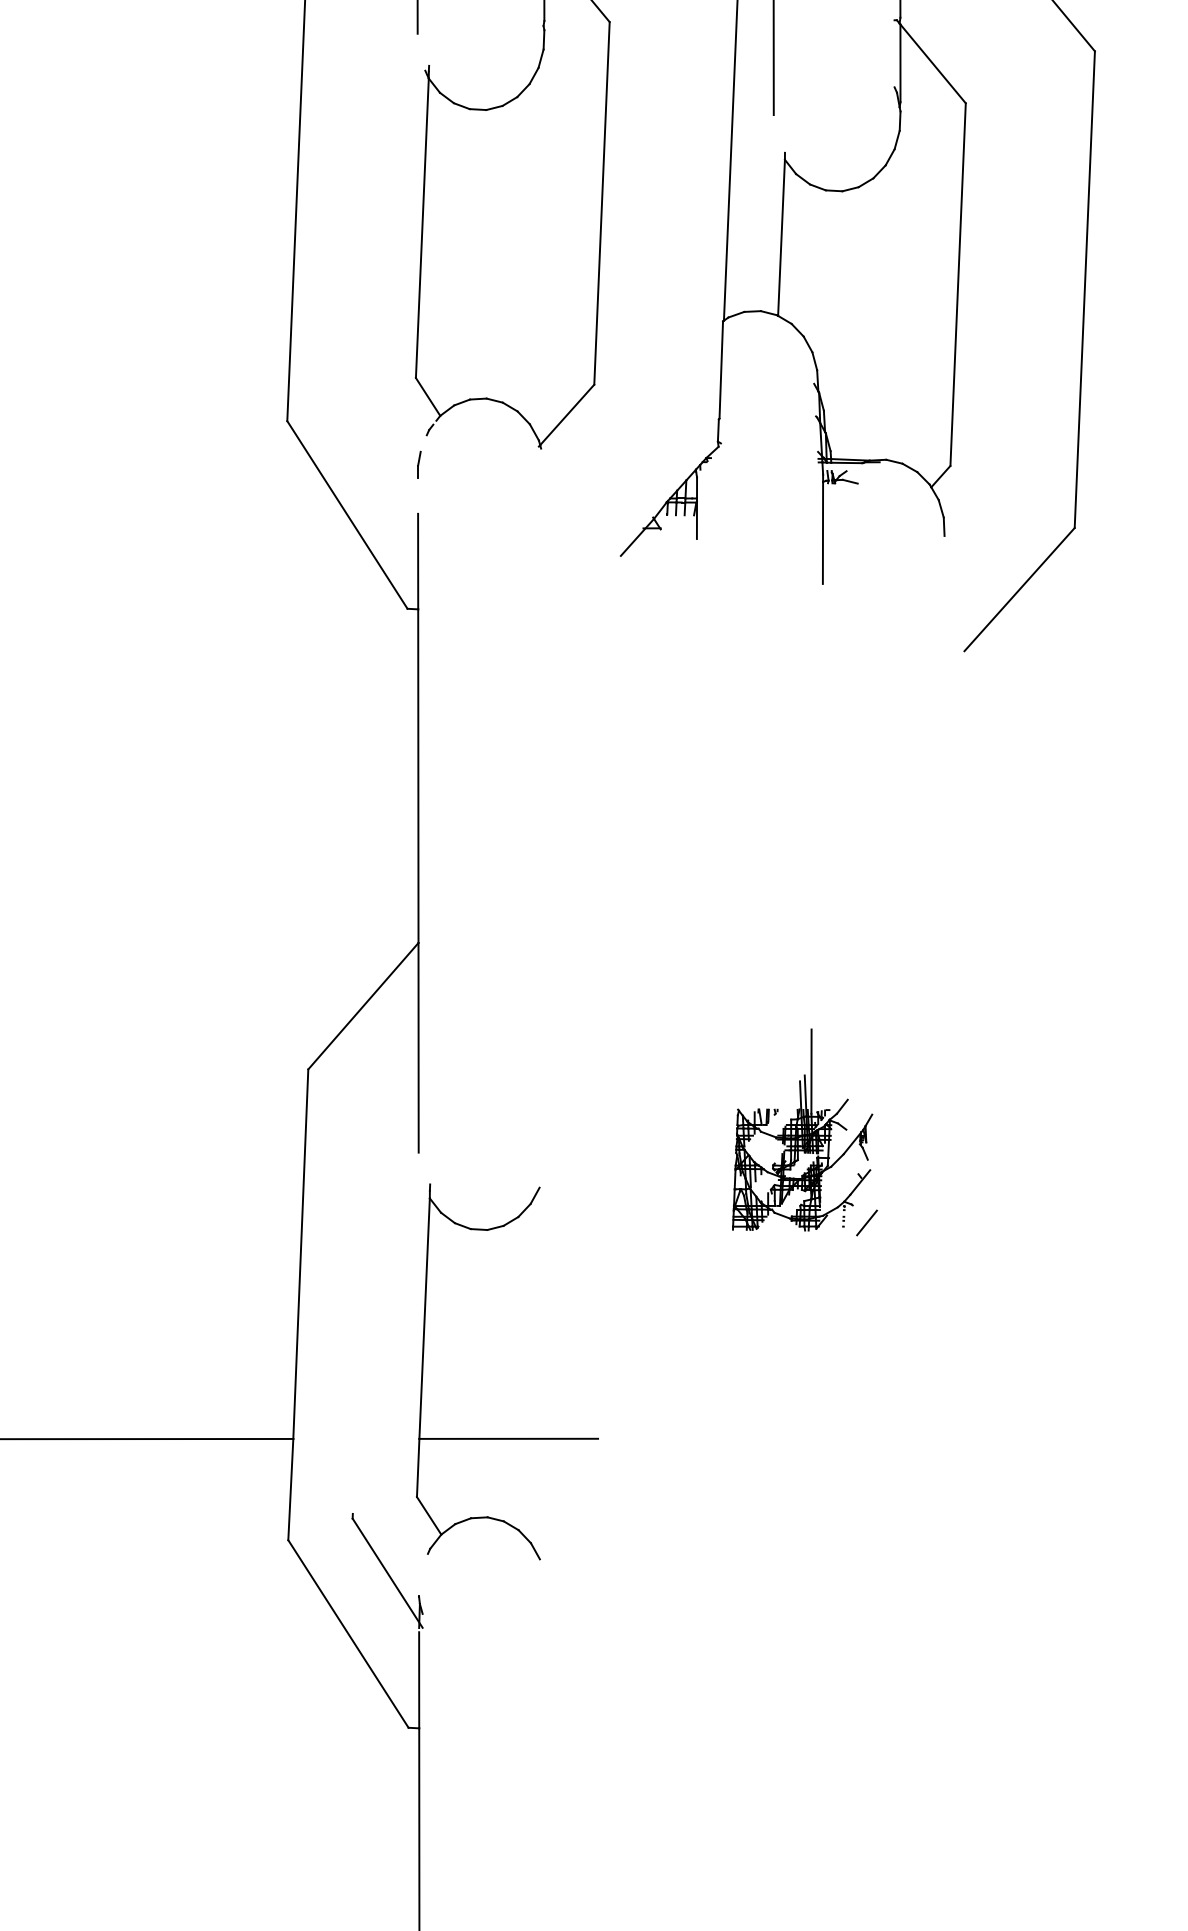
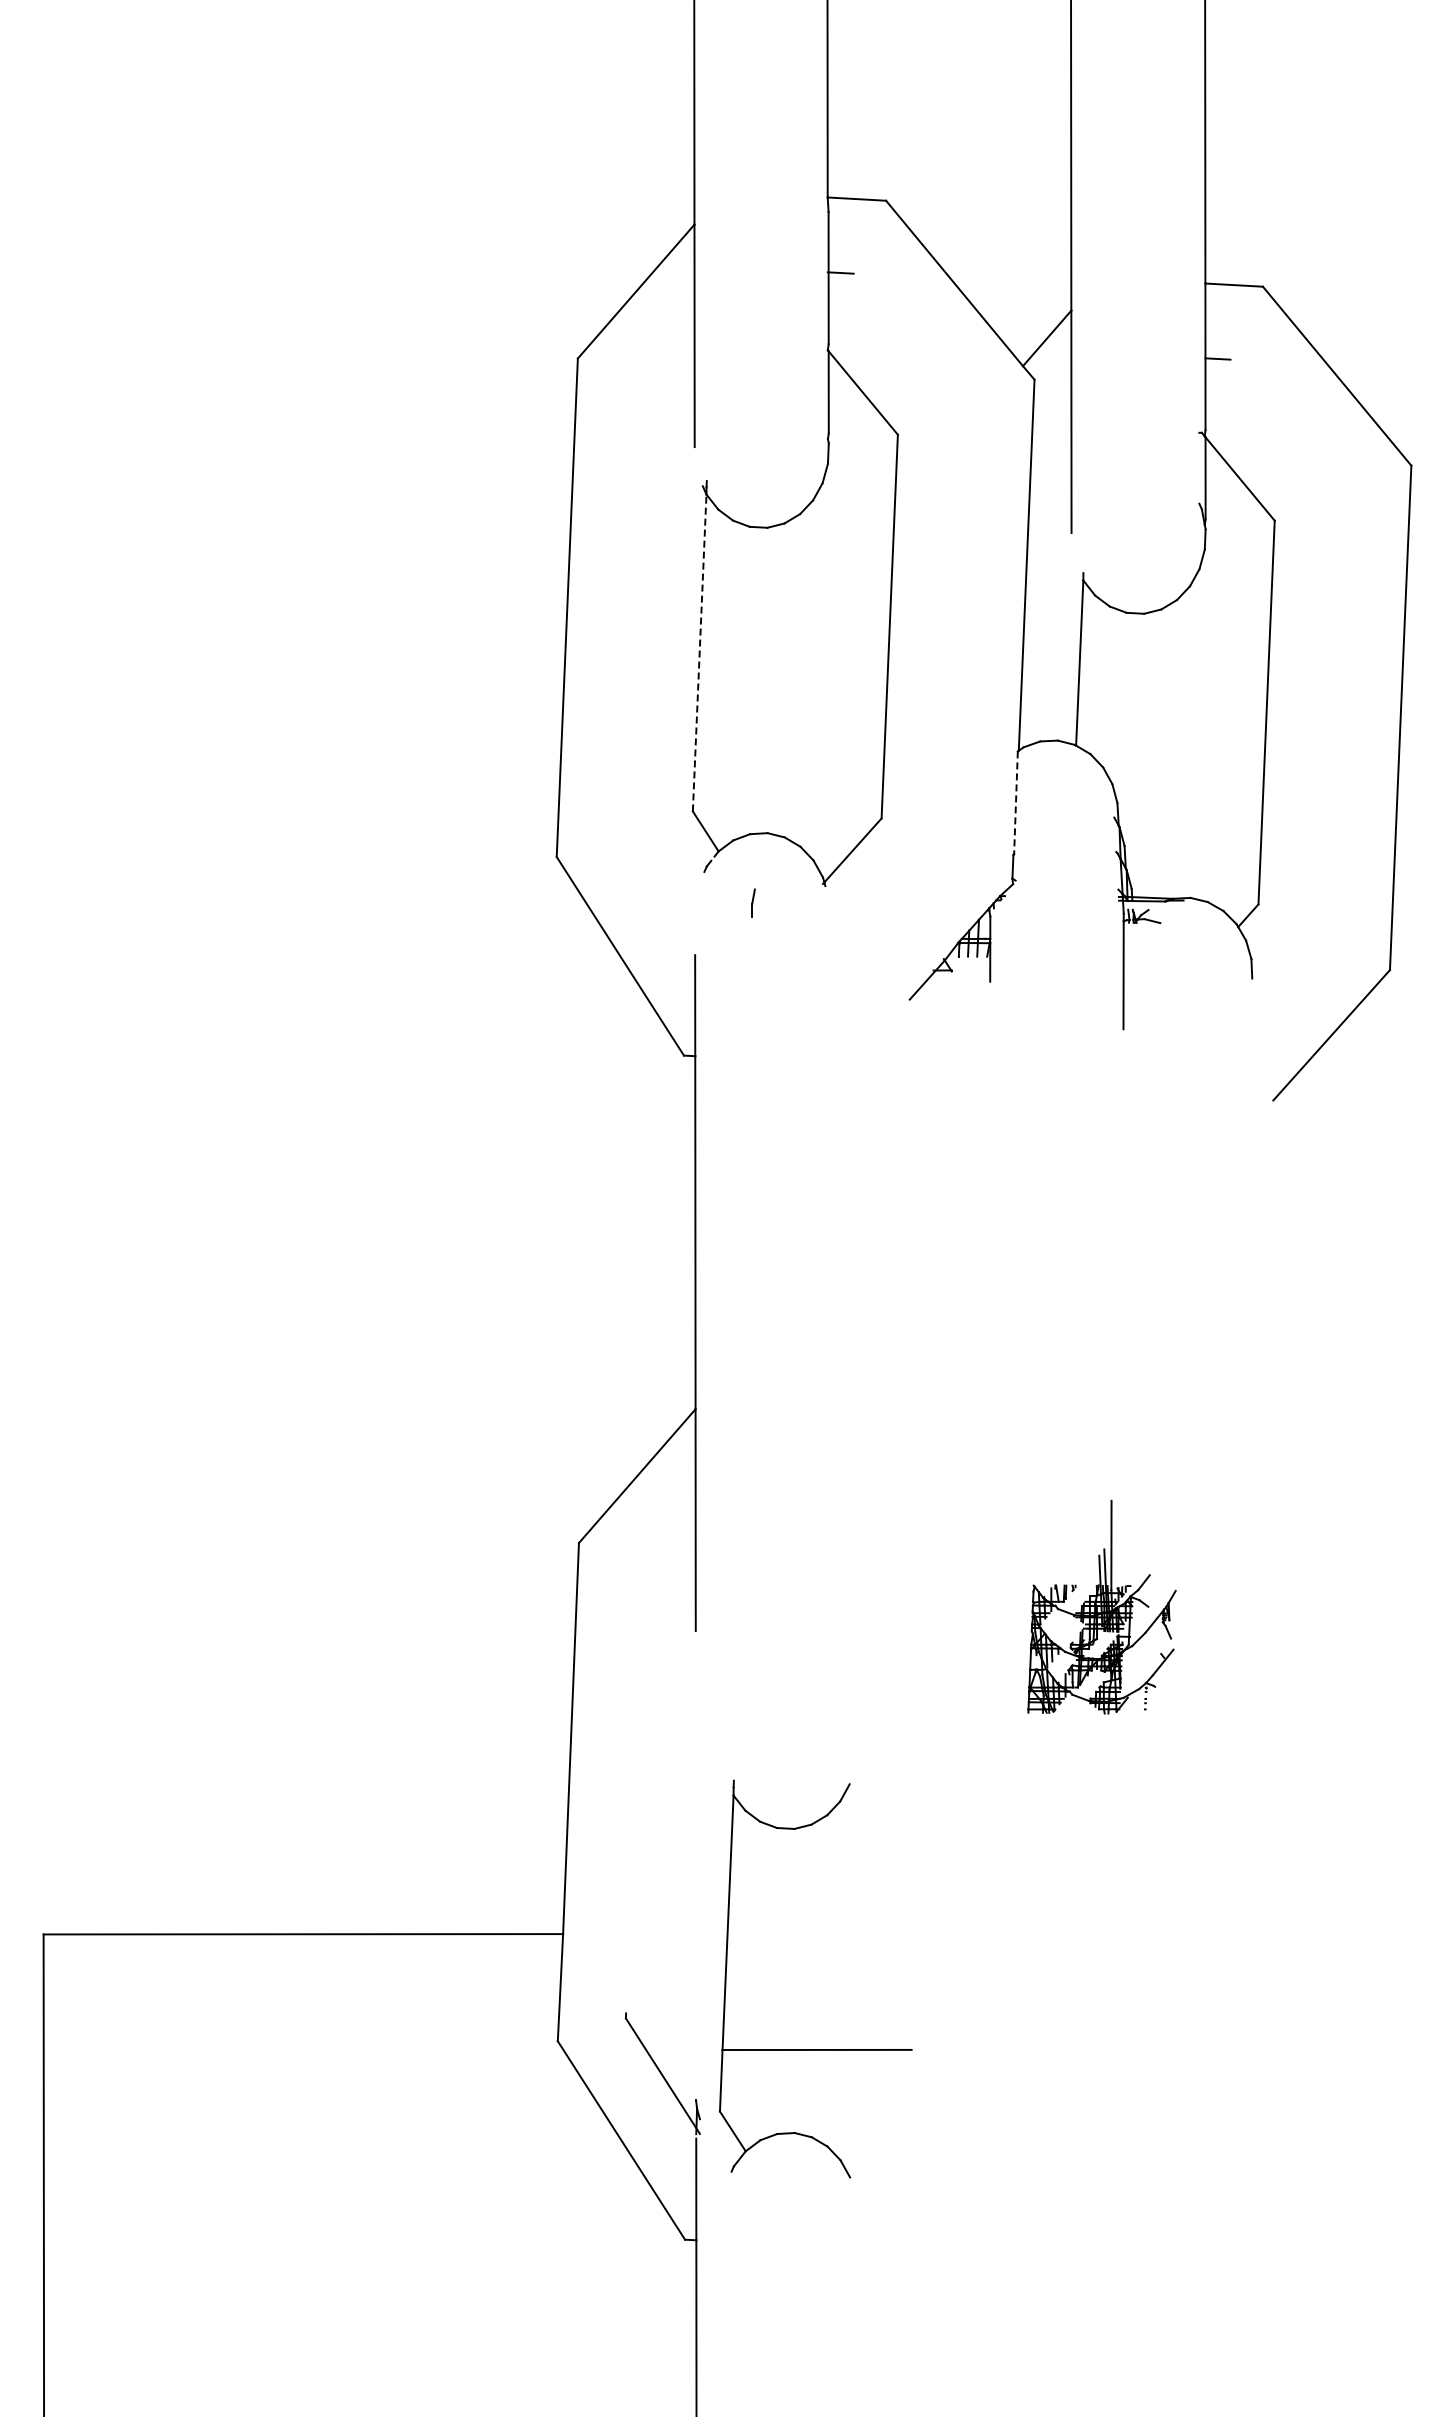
line: (422, 227) -> (699, 652), solid -> dashed
line: (720, 370) -> (1015, 803), solid -> dashed
part: (419, 464) -> (753, 902), moved
line: (866, 1222) -> (1169, 1705), removed
part: (507, 1438) -> (815, 2049), moved

